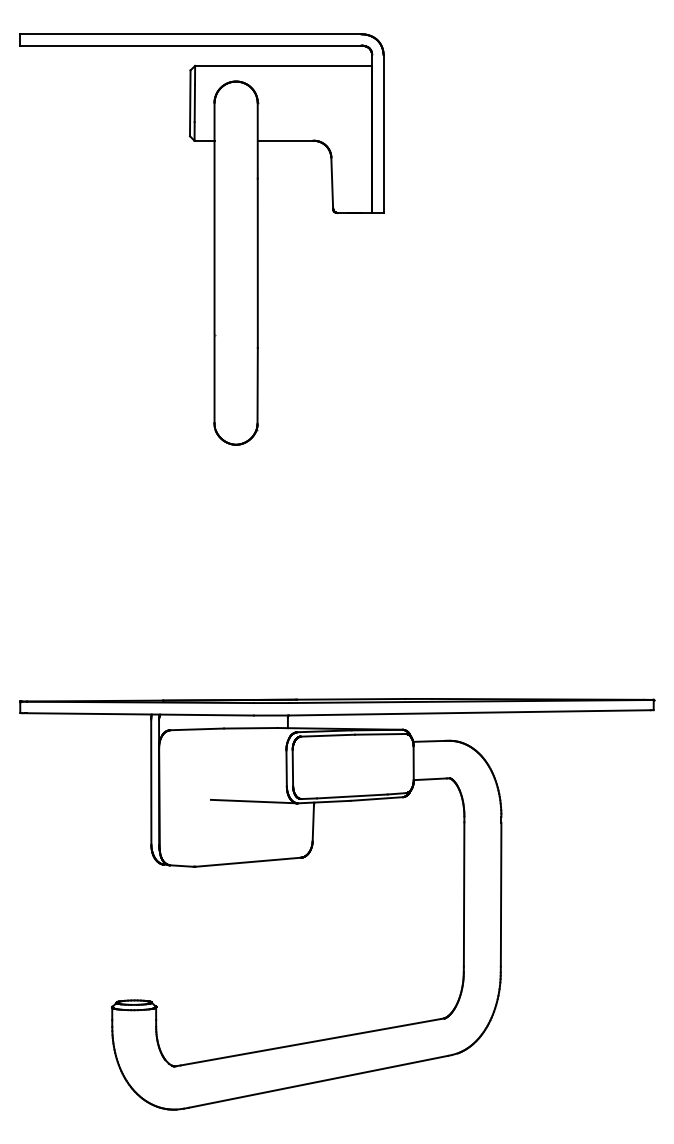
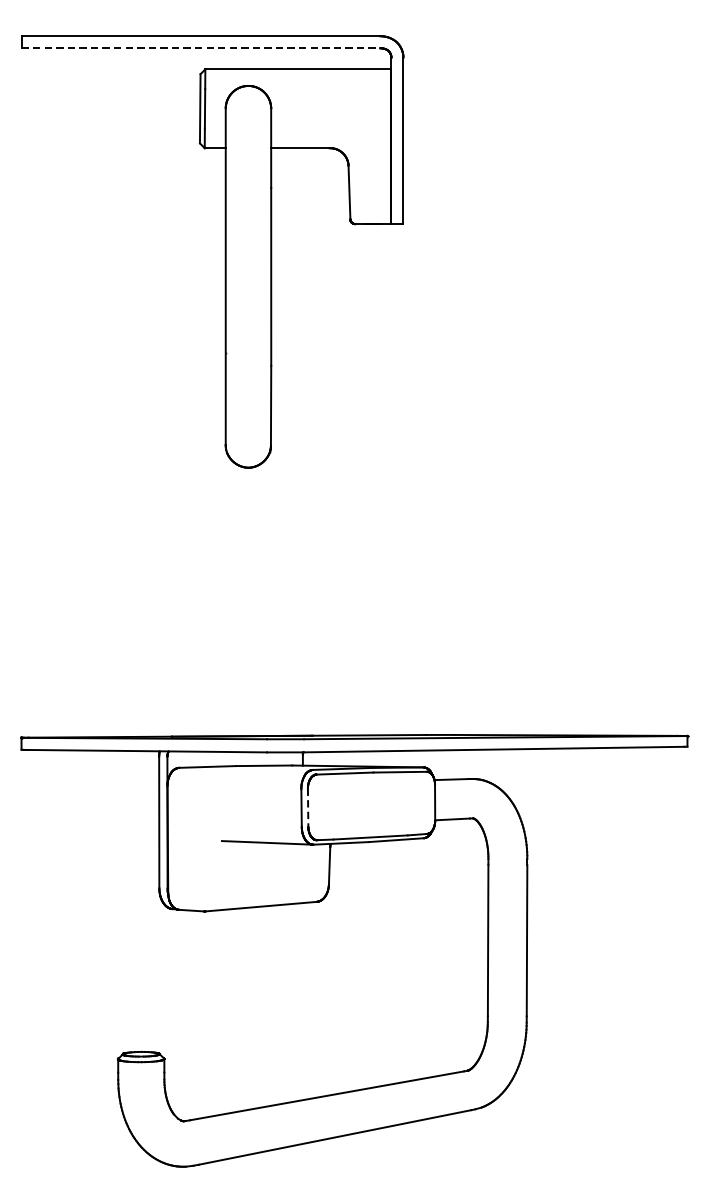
line: (190, 45) -> (200, 47), solid -> dashed
line: (292, 768) -> (307, 808), solid -> dashed

